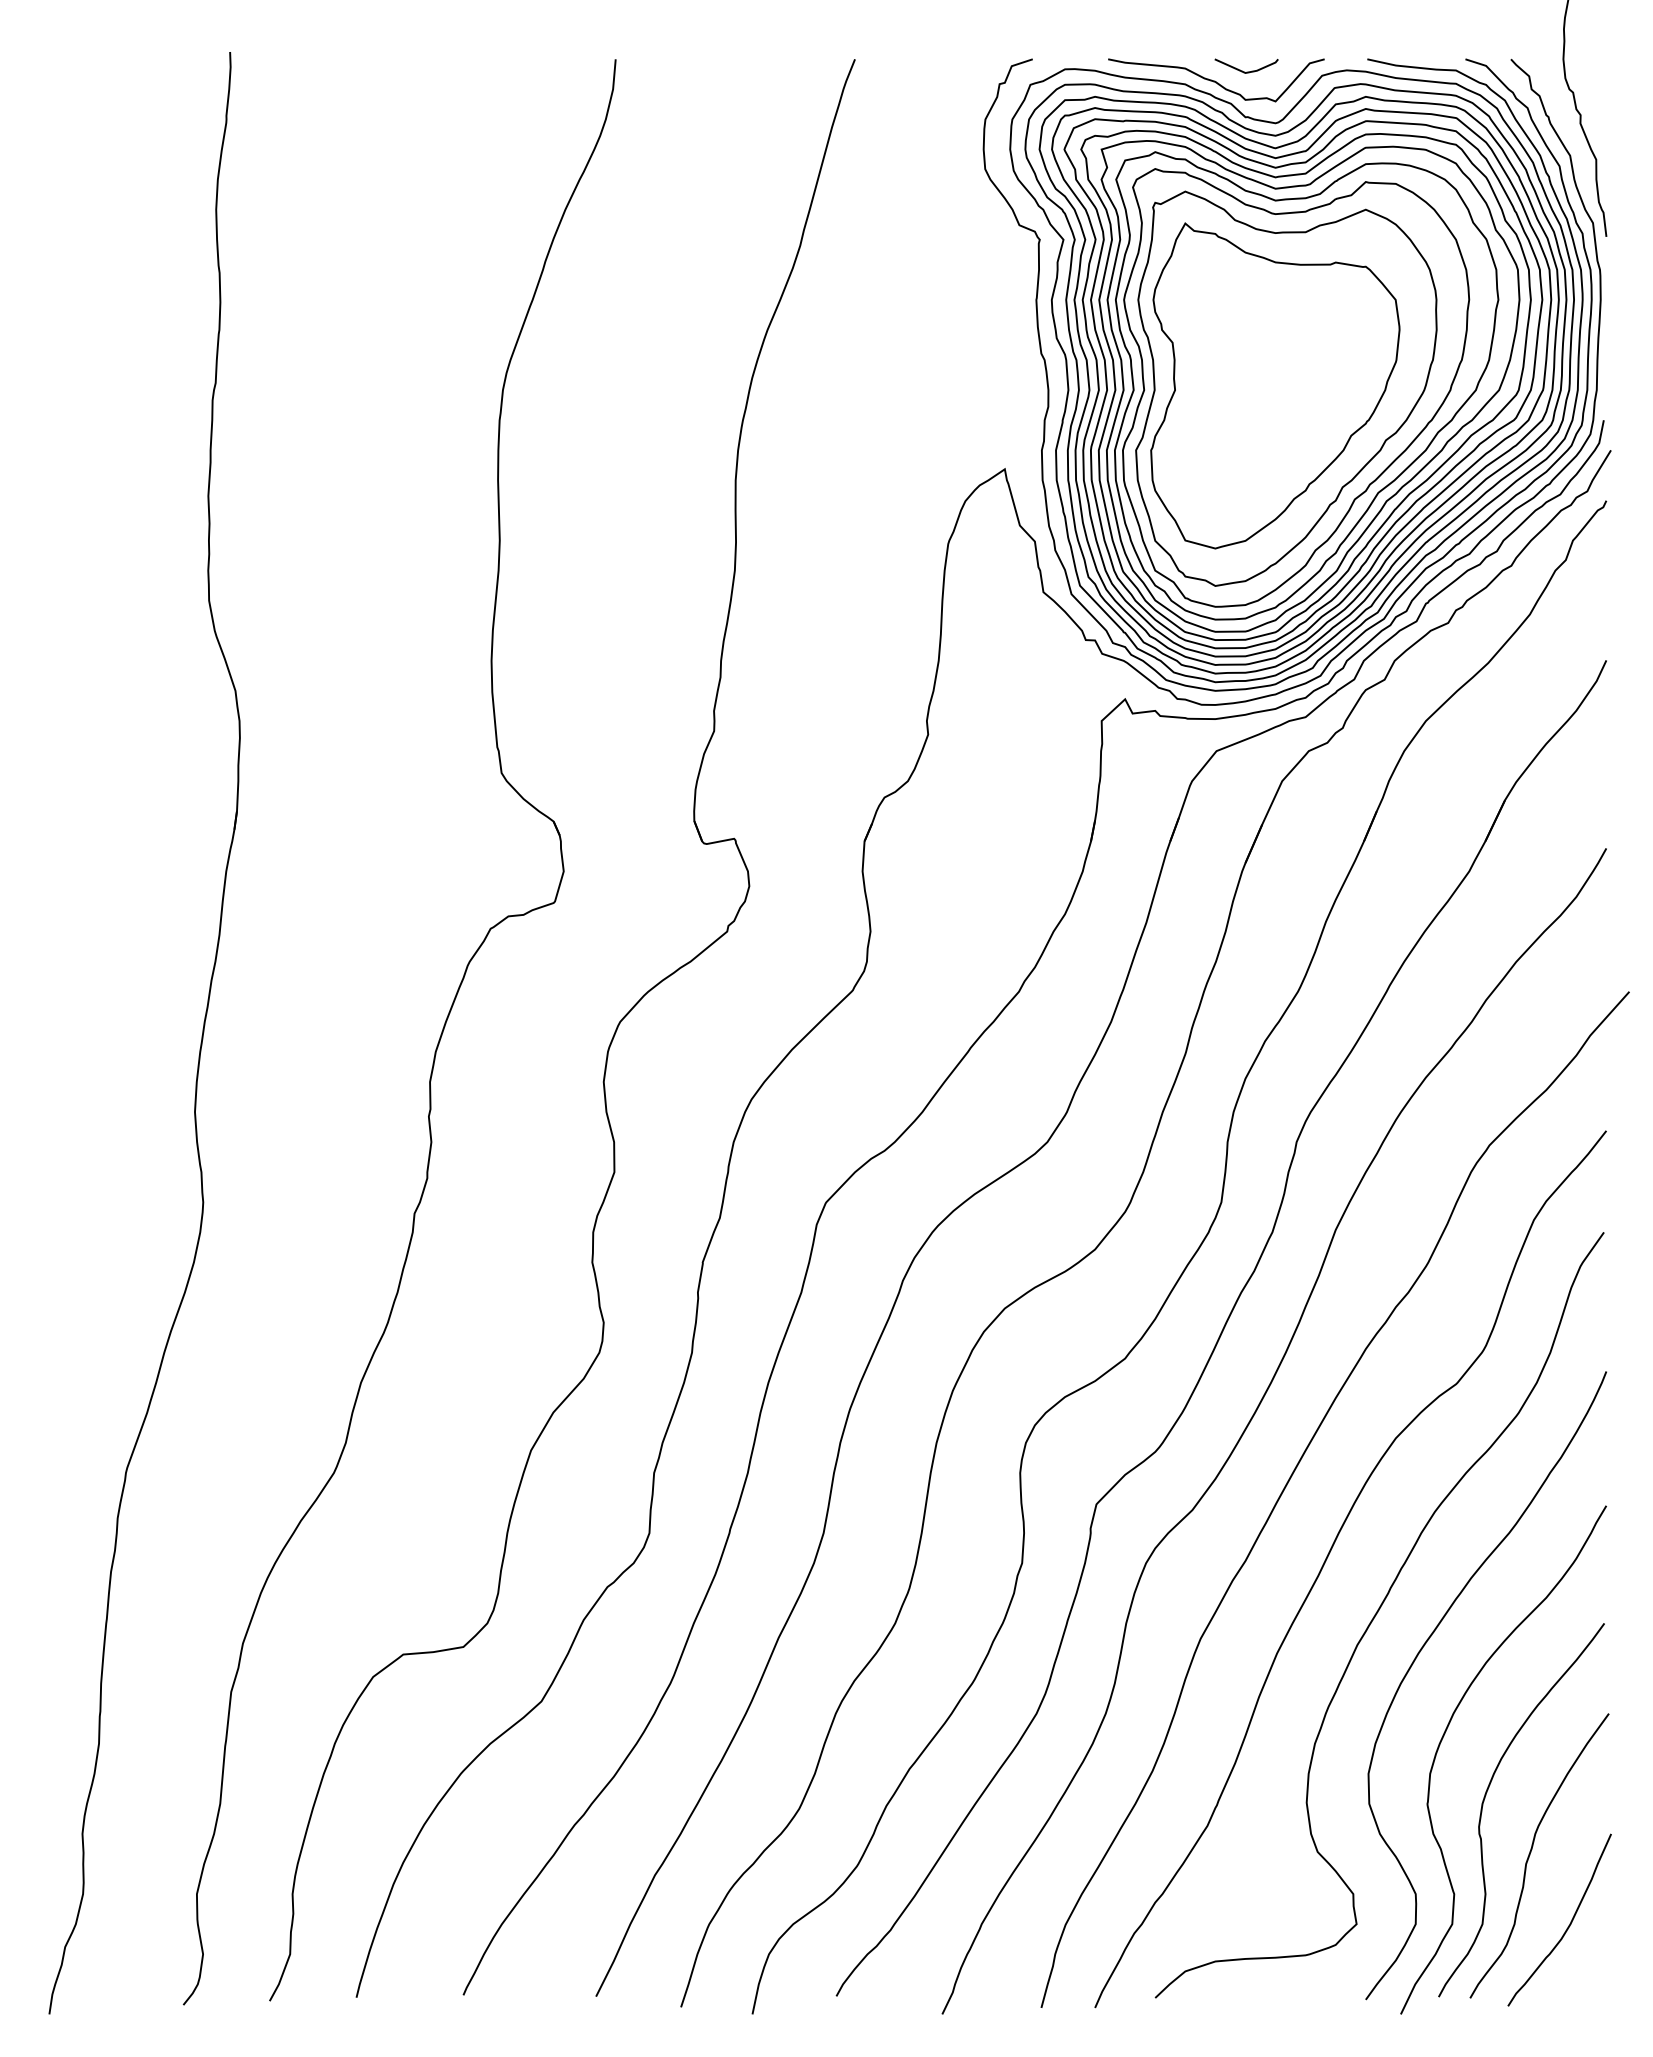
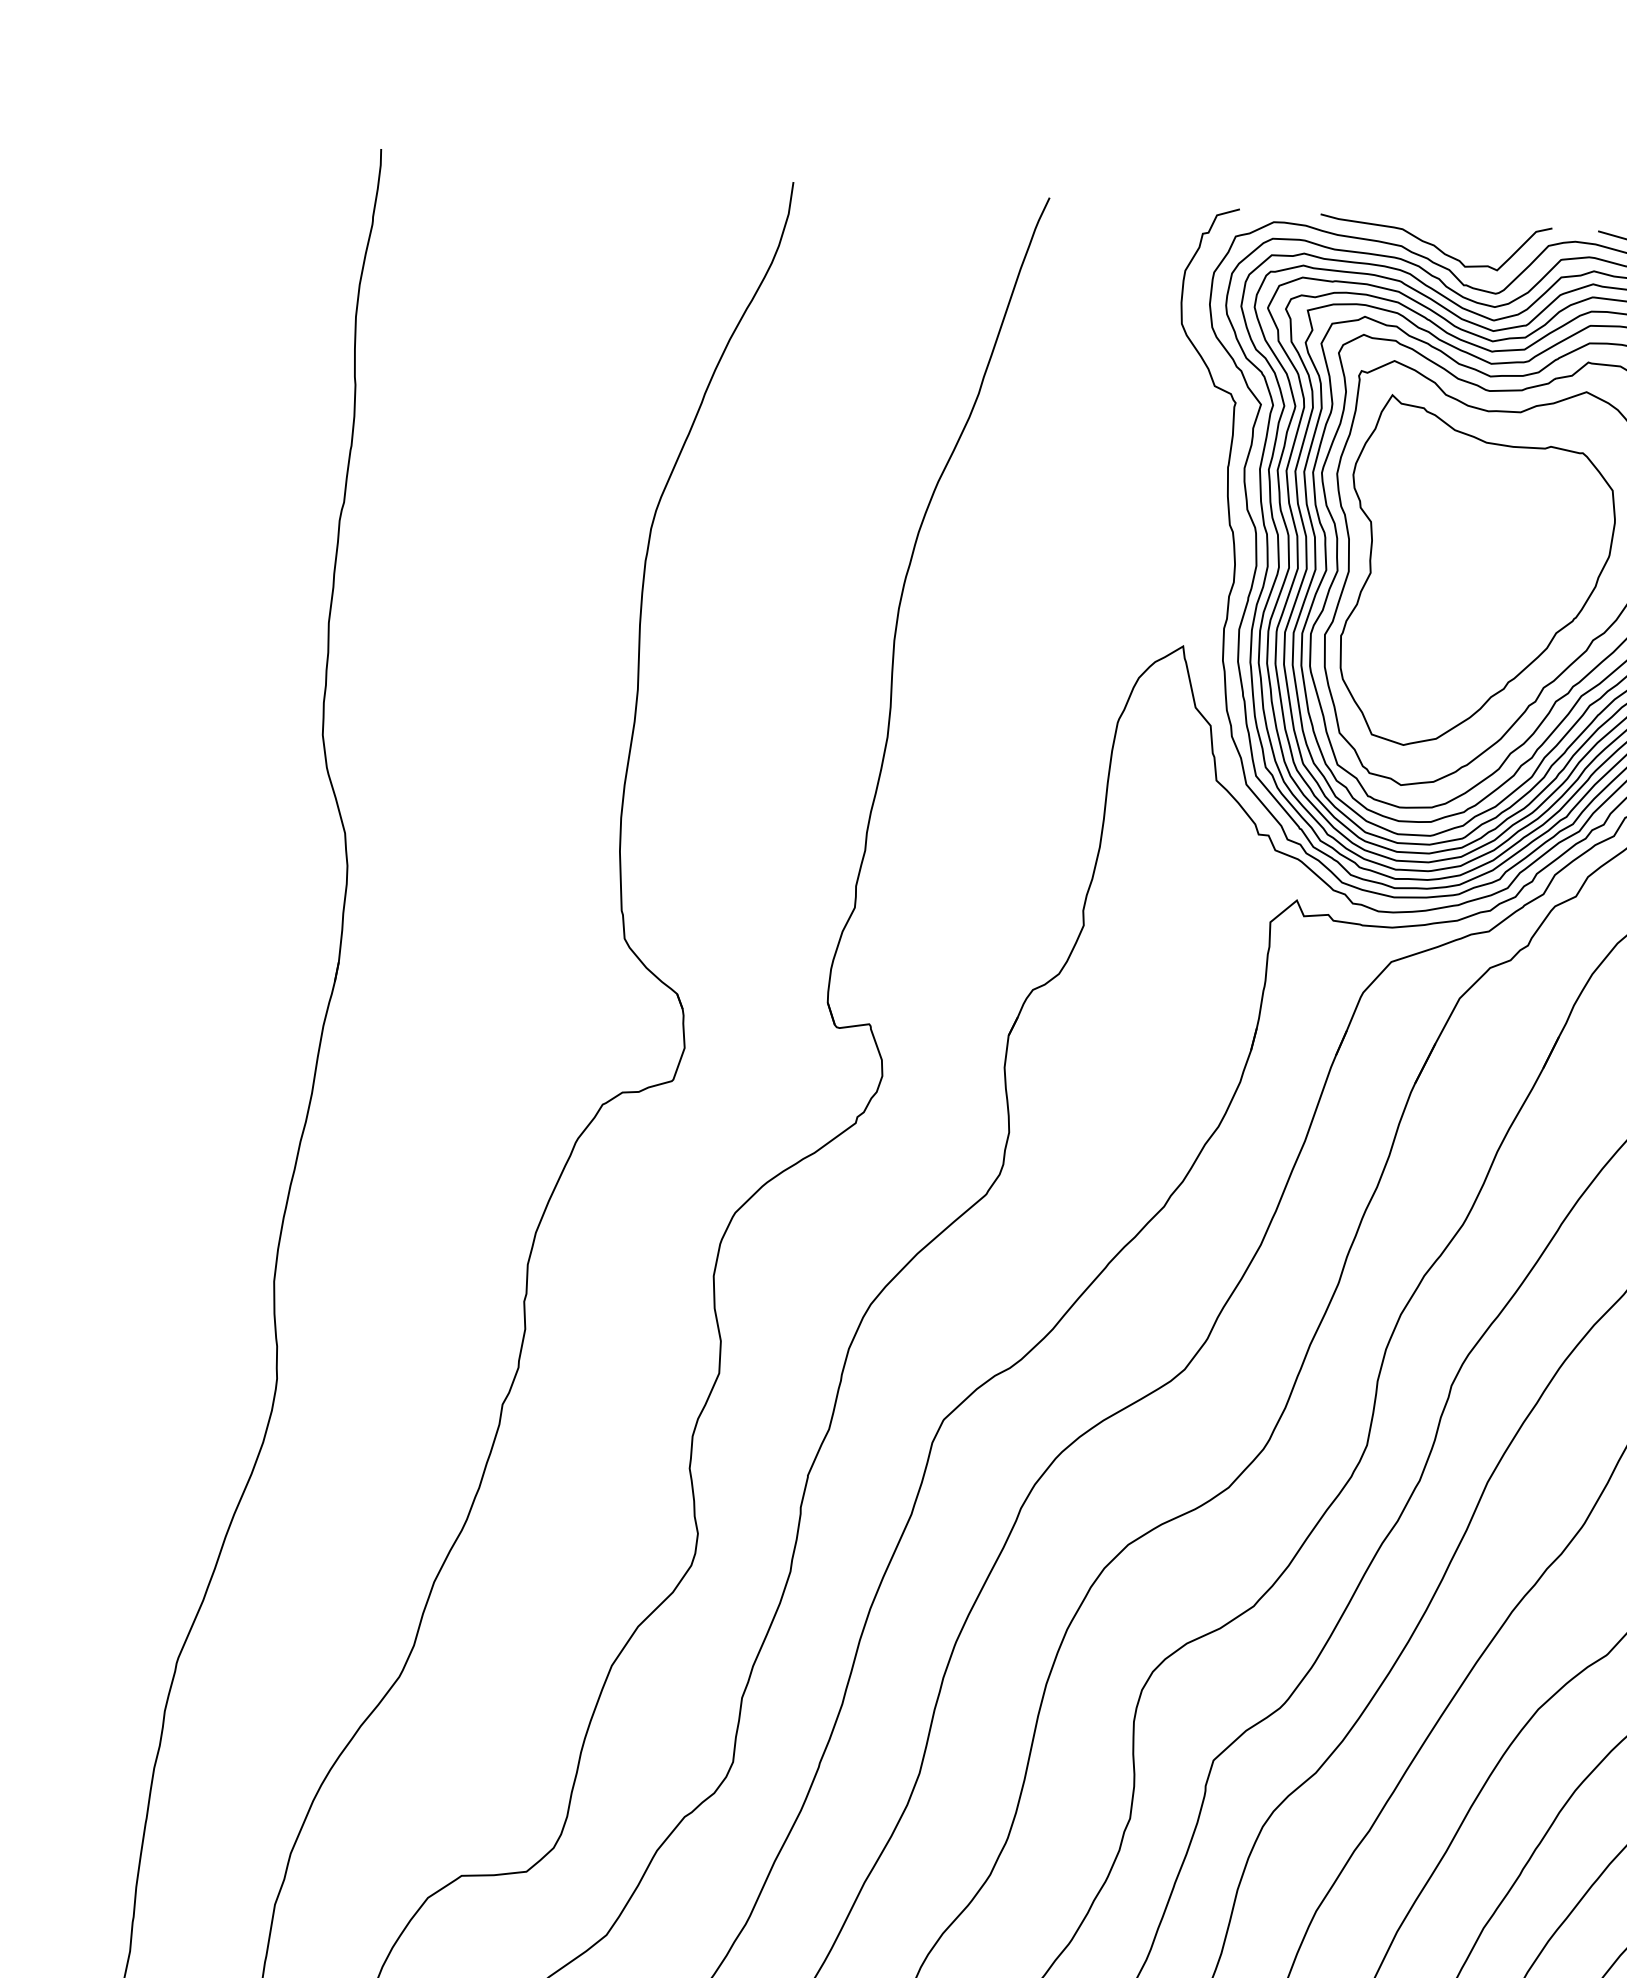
line: (1246, 71) -> (1467, 236), removed

